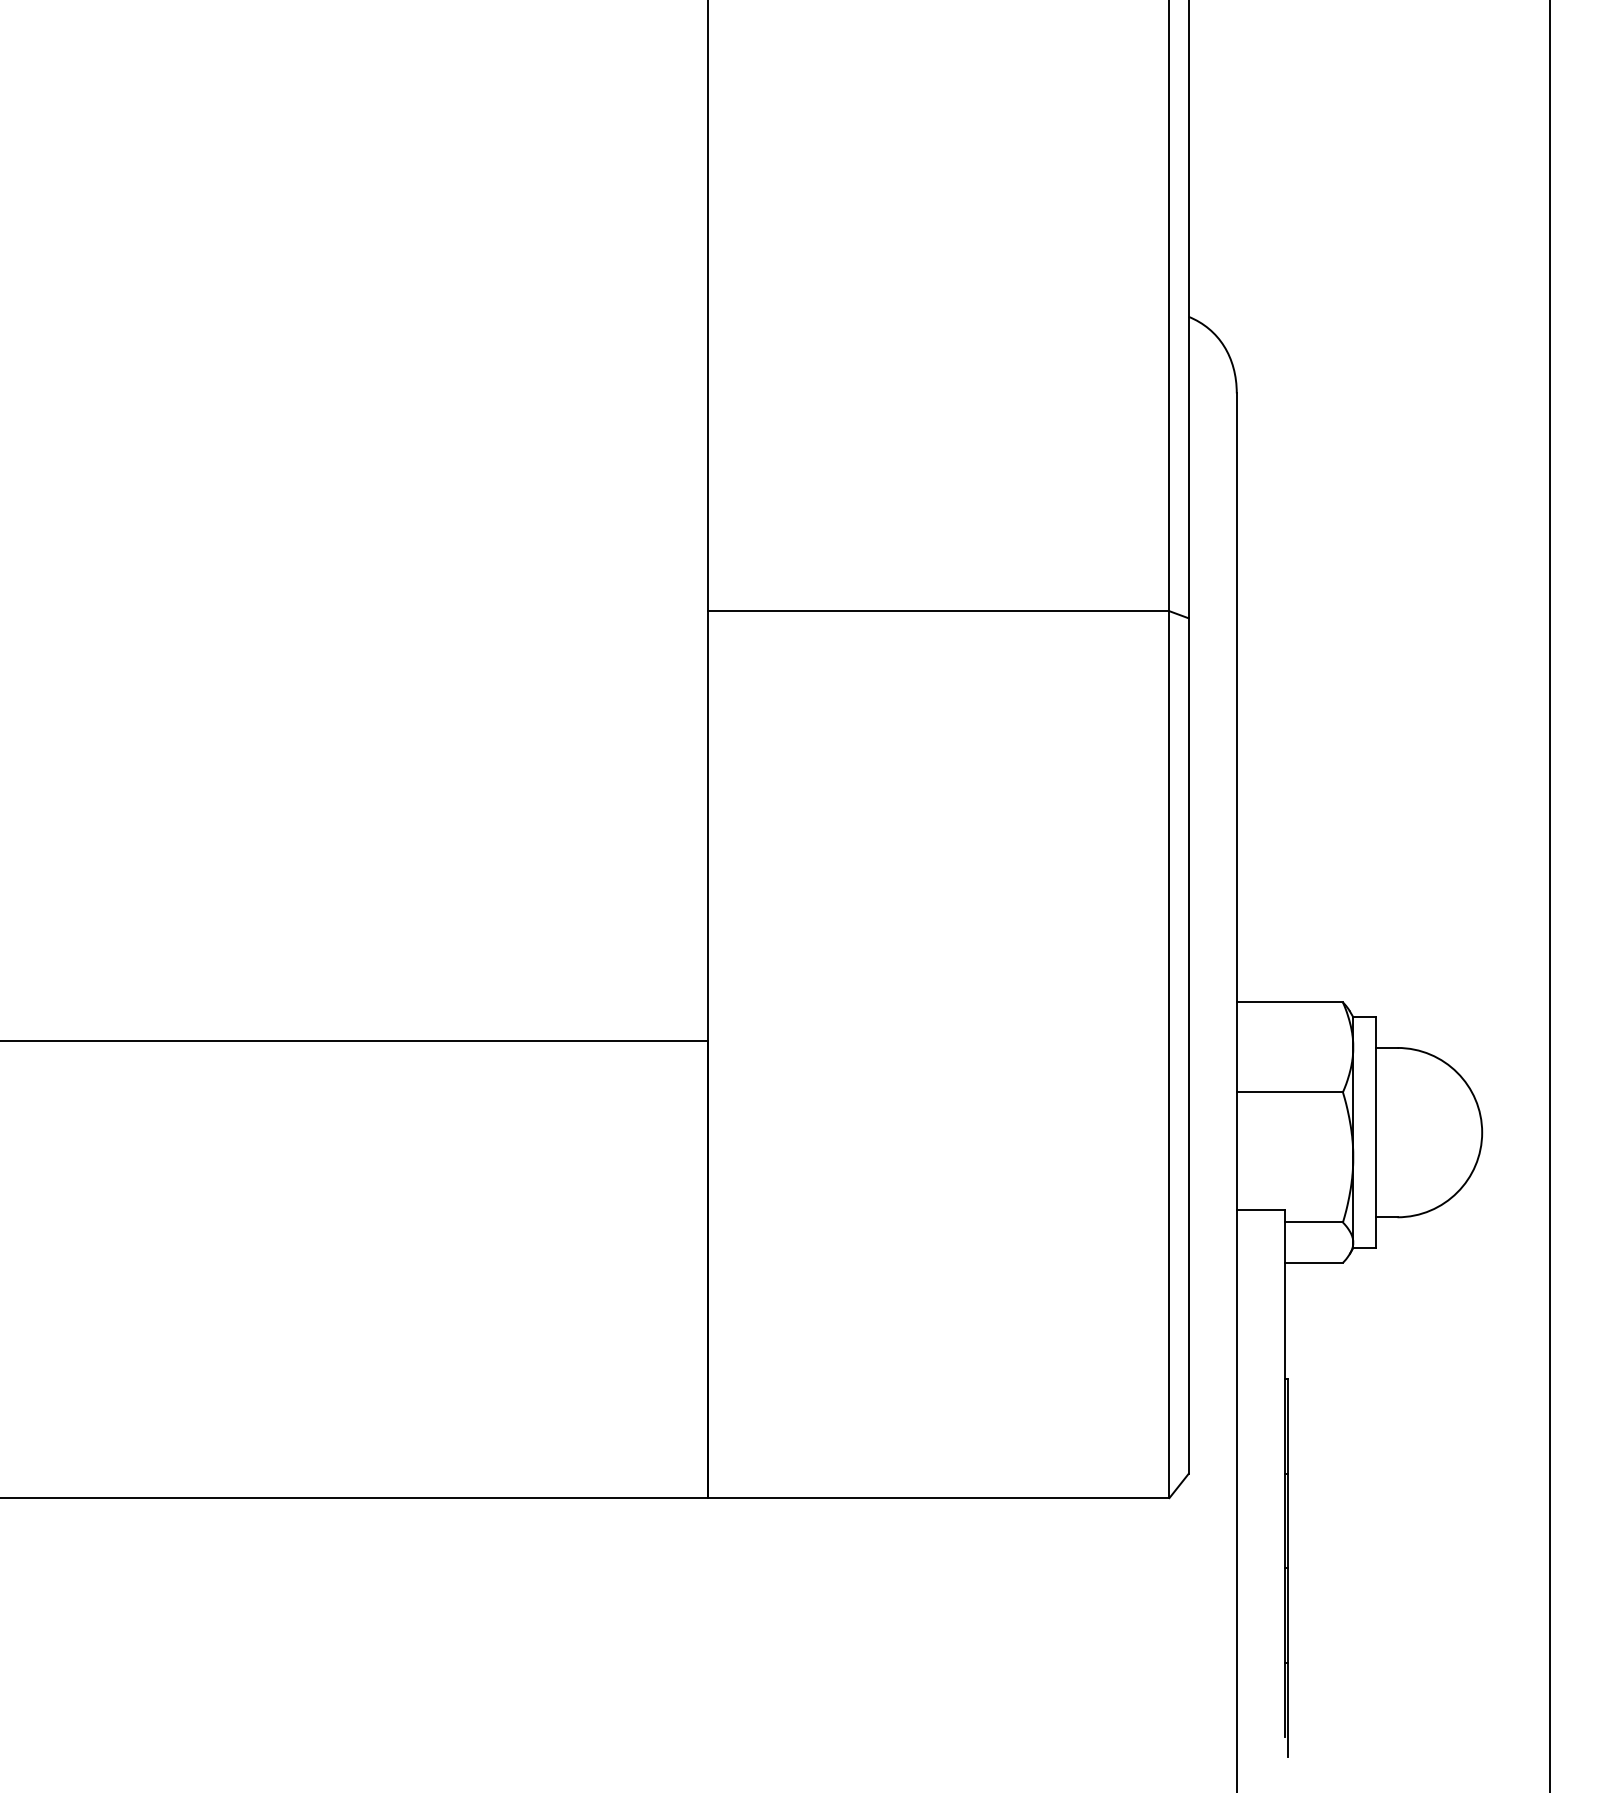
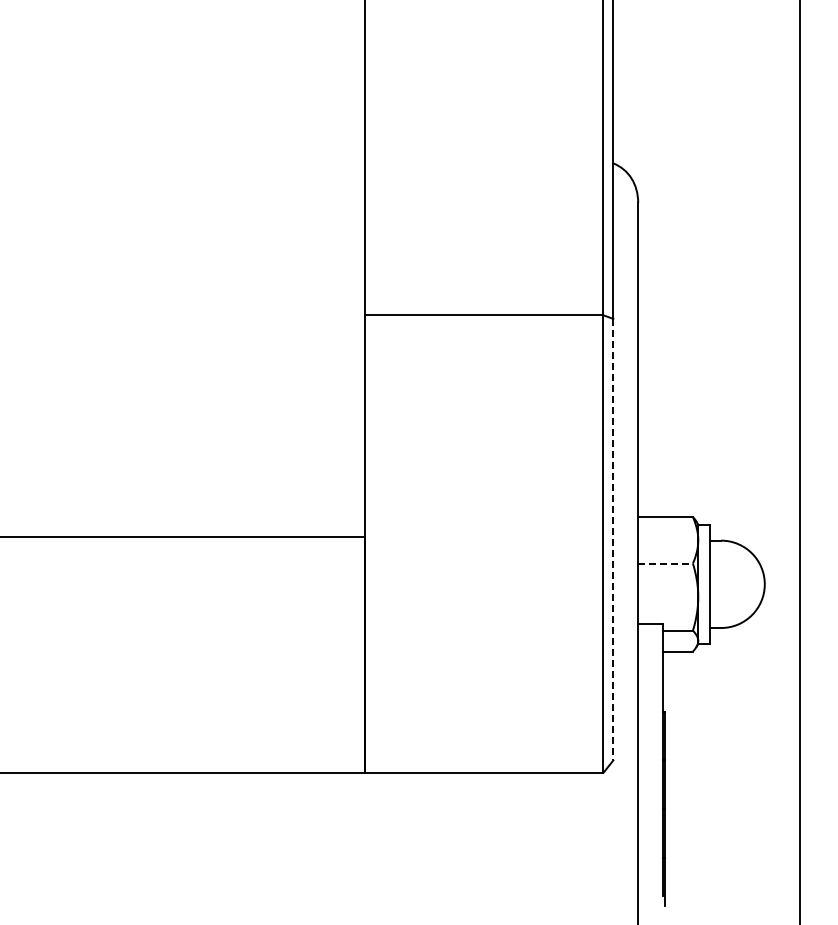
line: (1188, 1045) -> (613, 539), solid -> dashed
line: (1291, 1092) -> (666, 563), solid -> dashed

